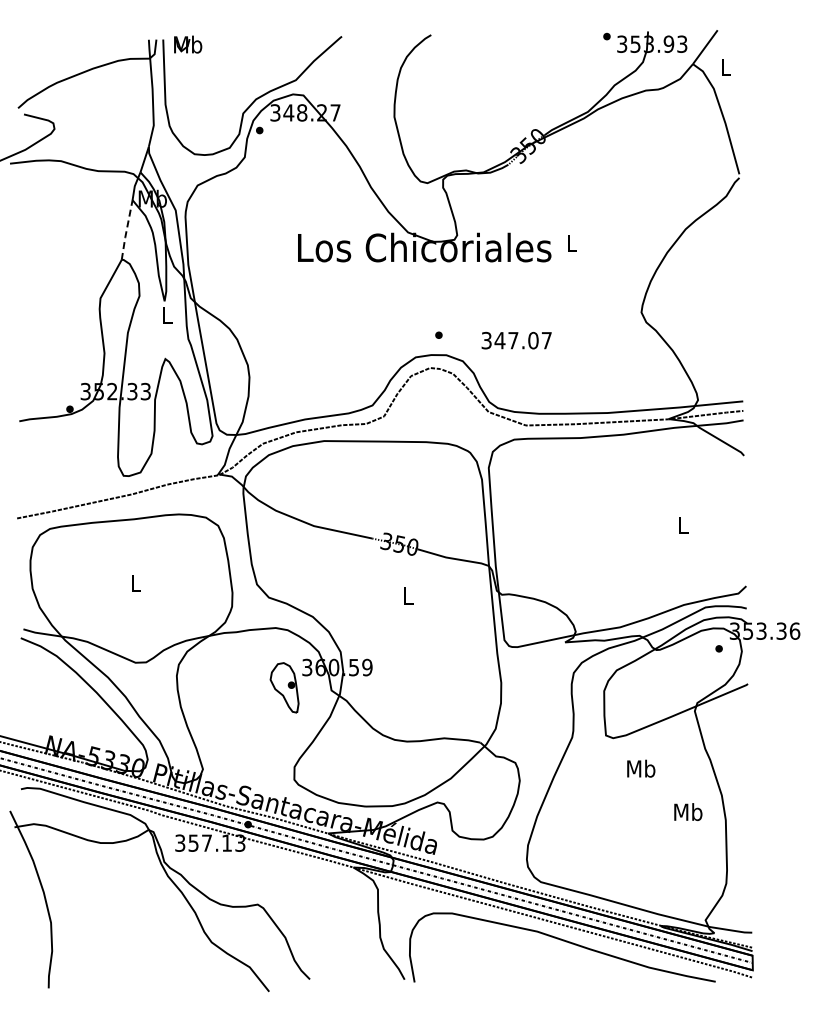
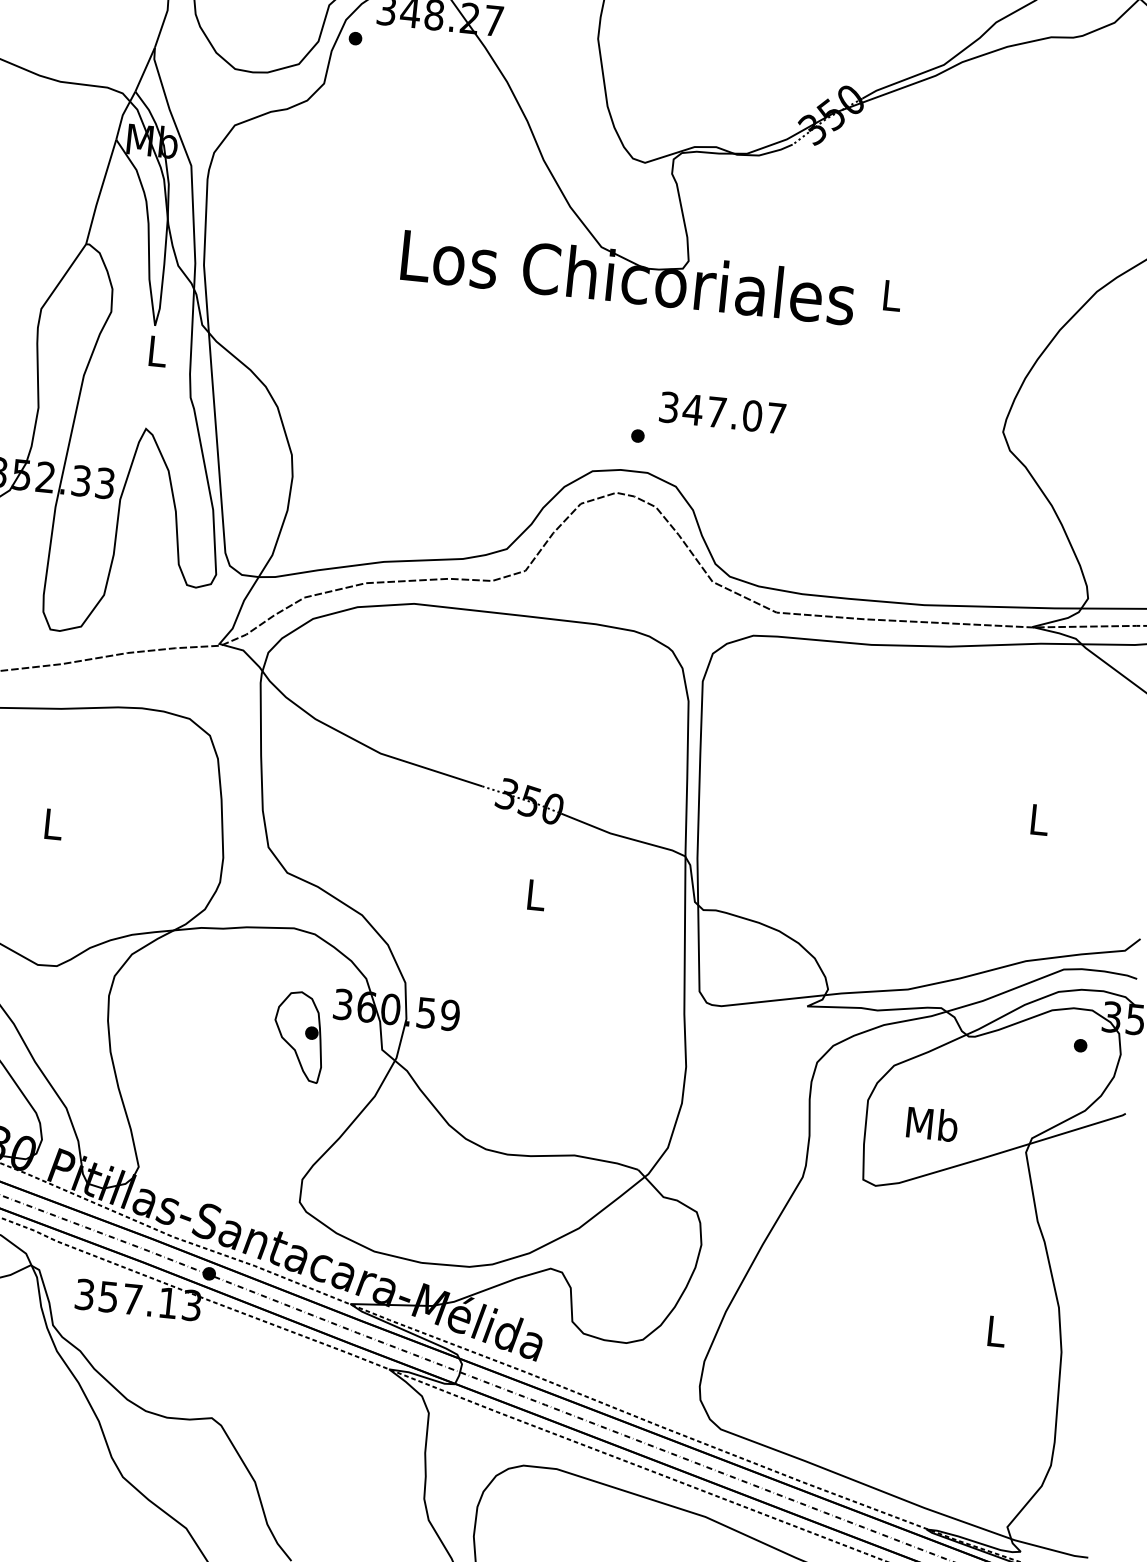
line: (126, 230) -> (99, 192), dashed -> solid
text: (516, 340) -> (722, 412), moved
text: (641, 768) -> (932, 1123), moved
text: (688, 812) -> (996, 1331), Mb -> L

